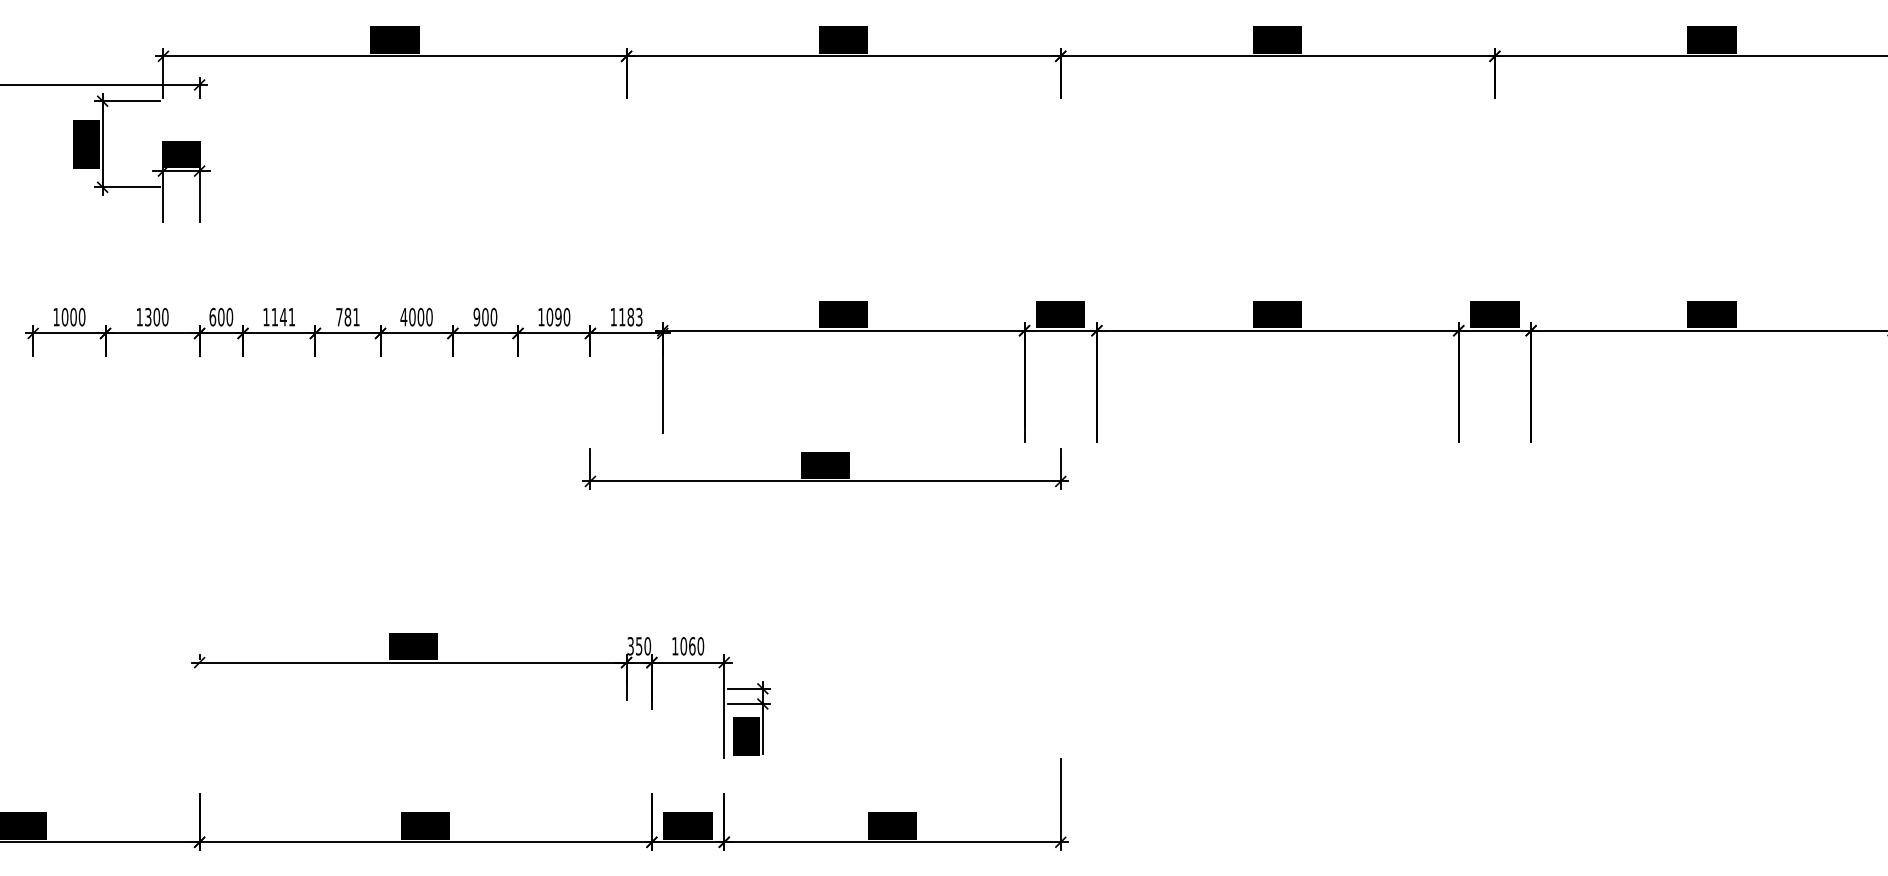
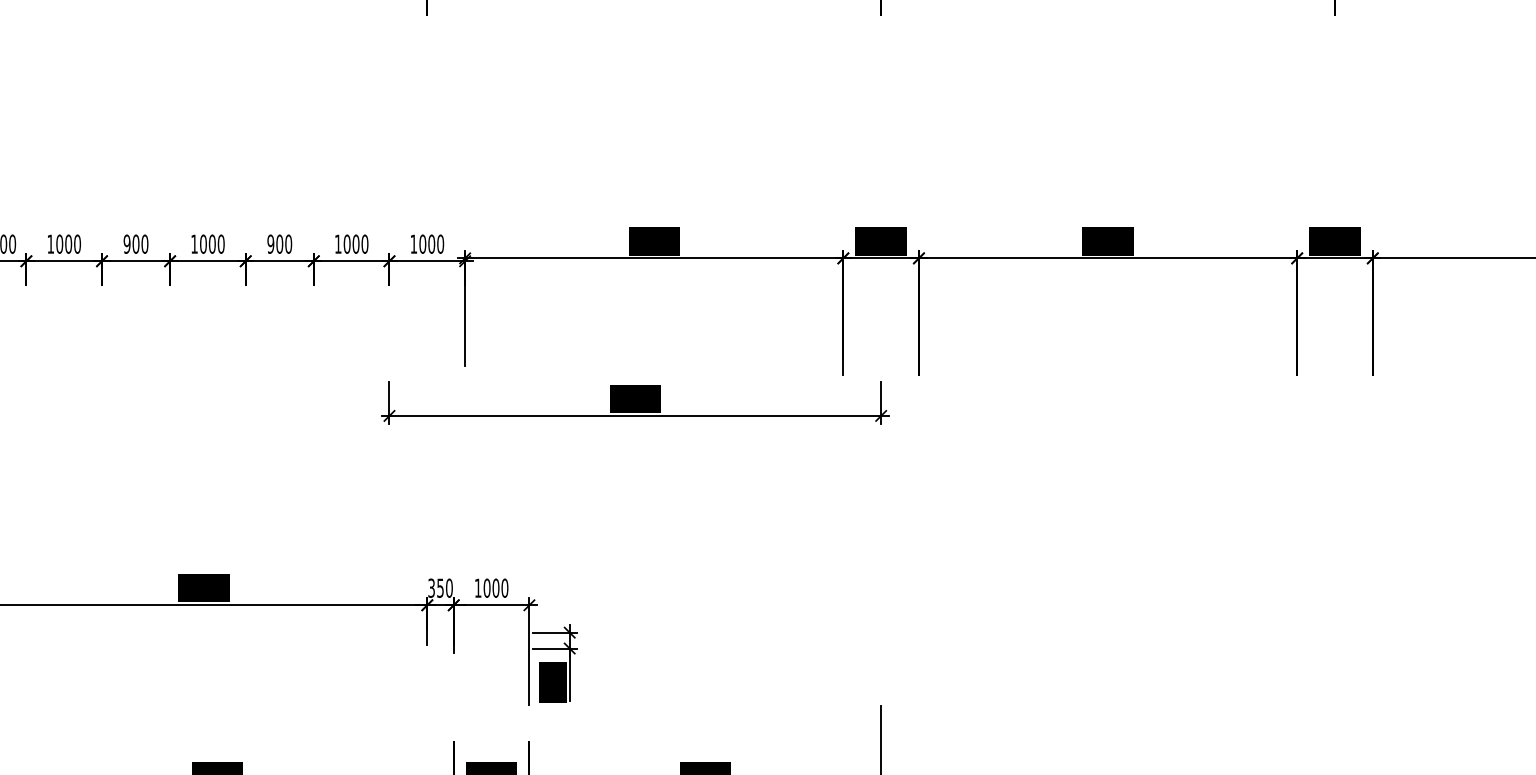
text: (283, 316) -> (68, 243), 1141 -> 1000
text: (347, 316) -> (135, 243), 781 -> 900
text: (630, 316) -> (431, 243), 1183 -> 1000
text: (403, 317) -> (194, 244), 4000 -> 1000
text: (558, 317) -> (356, 244), 1090 -> 1000
text: (692, 646) -> (496, 588), 1060 -> 1000

